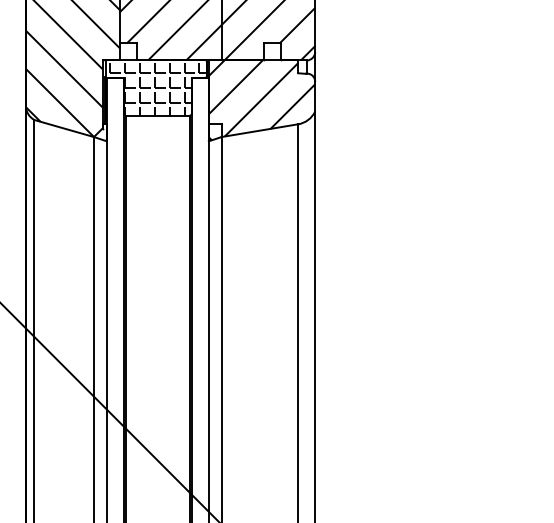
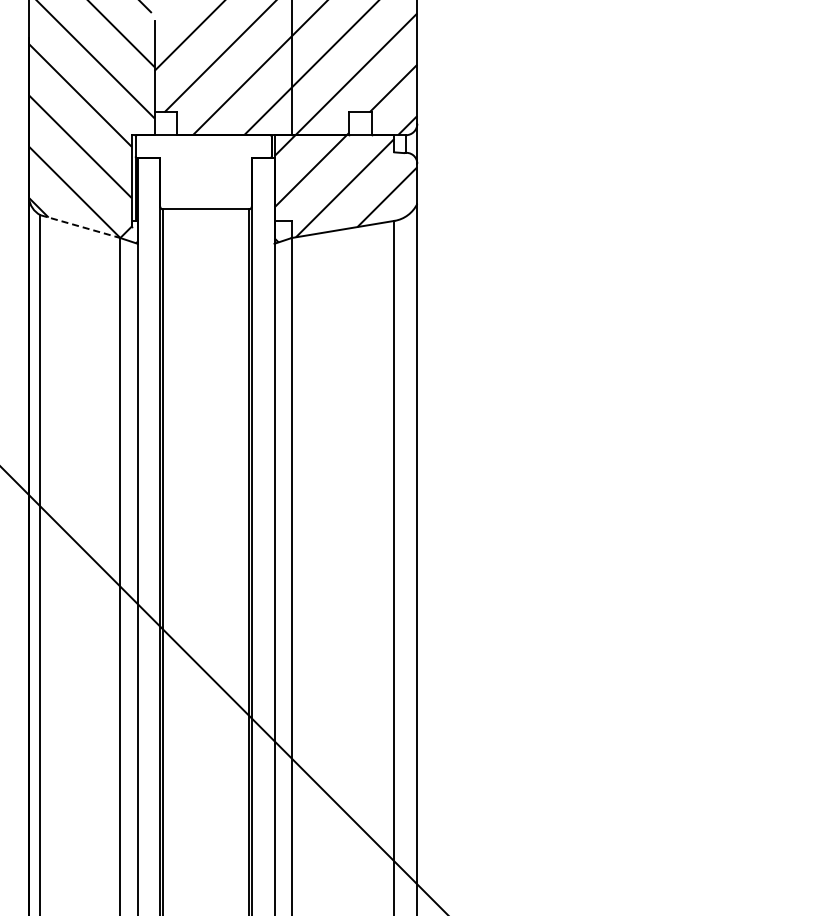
hatch: (155, 88) -> (203, 173), removed
line: (64, 128) -> (80, 226), solid -> dashed

